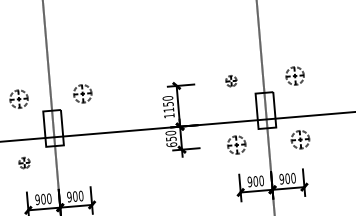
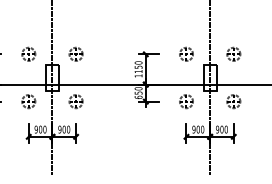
part: (231, 80) -> (186, 53), size x1.67
part: (87, 157) -> (75, 101), added
part: (24, 162) -> (28, 101), size x1.67

